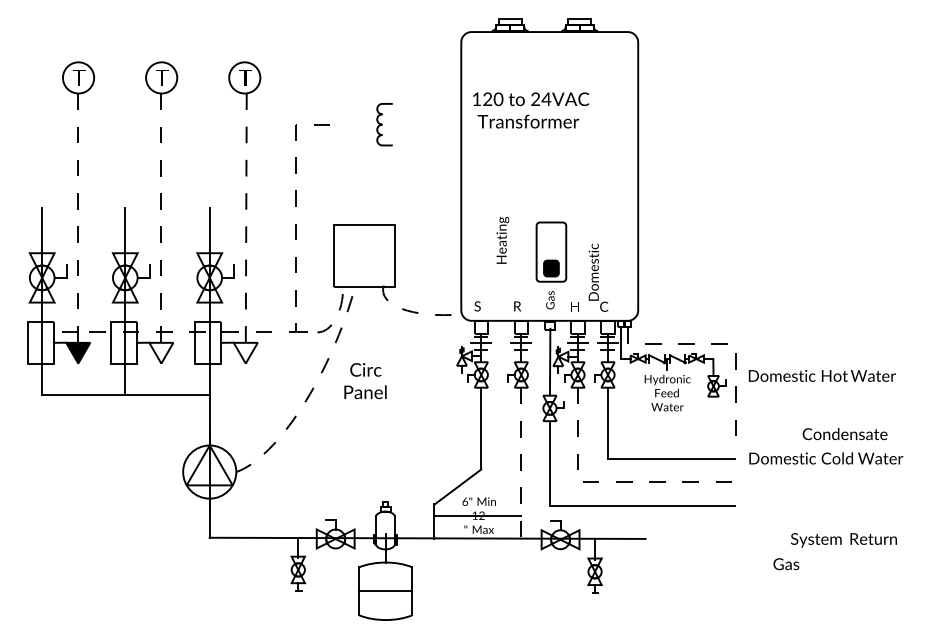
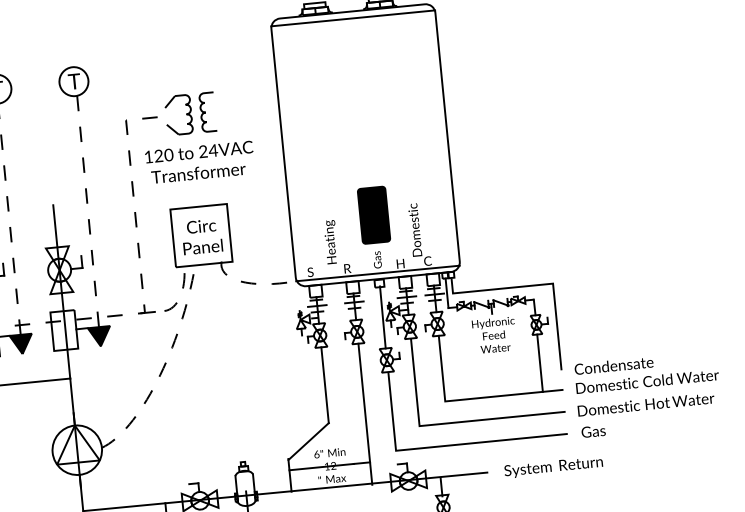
line: (549, 39) -> (352, 18), added
text: (531, 110) -> (200, 162), moved
part: (361, 124) -> (186, 114), added
text: (502, 239) -> (330, 241), moved
fill: (551, 251) -> (374, 214), added
line: (549, 314) -> (377, 273), added
line: (720, 343) -> (539, 284), dashed -> solid
fill: (161, 352) -> (21, 343), added
fill: (245, 352) -> (99, 336), added
text: (821, 375) -> (645, 404), moved
text: (365, 381) -> (202, 237), moved
line: (713, 427) -> (540, 363), added
text: (844, 434) -> (613, 366), moved
line: (521, 464) -> (365, 414), dashed -> solid
line: (608, 482) -> (447, 423), dashed -> solid
text: (843, 540) -> (553, 467), moved
text: (786, 564) -> (593, 431), moved

